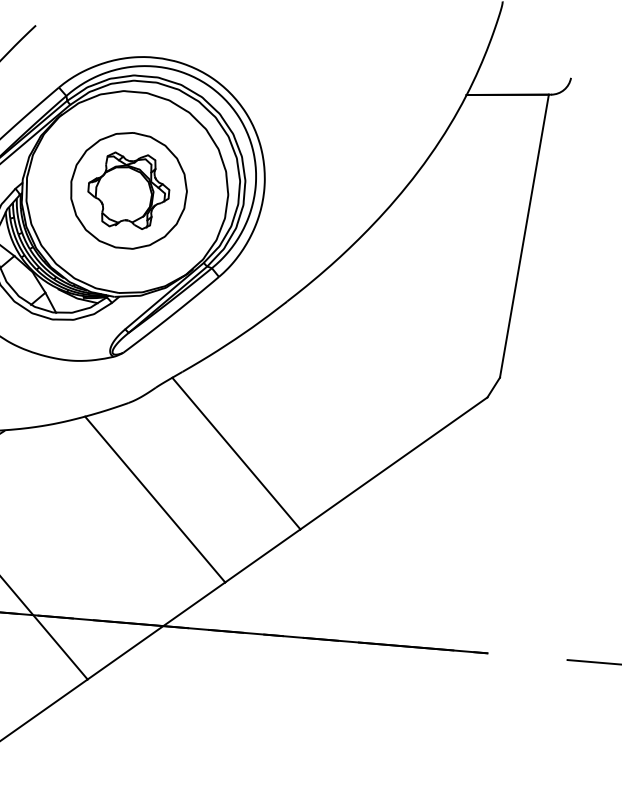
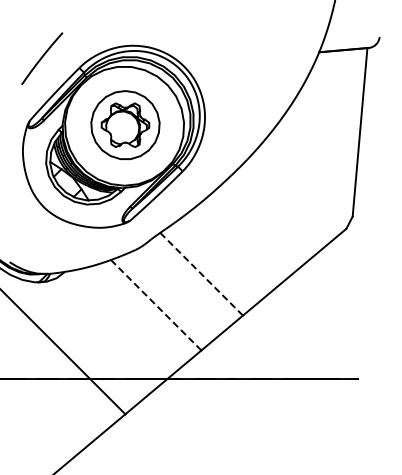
line: (236, 453) -> (201, 274), solid -> dashed
line: (155, 499) -> (156, 305), solid -> dashed

